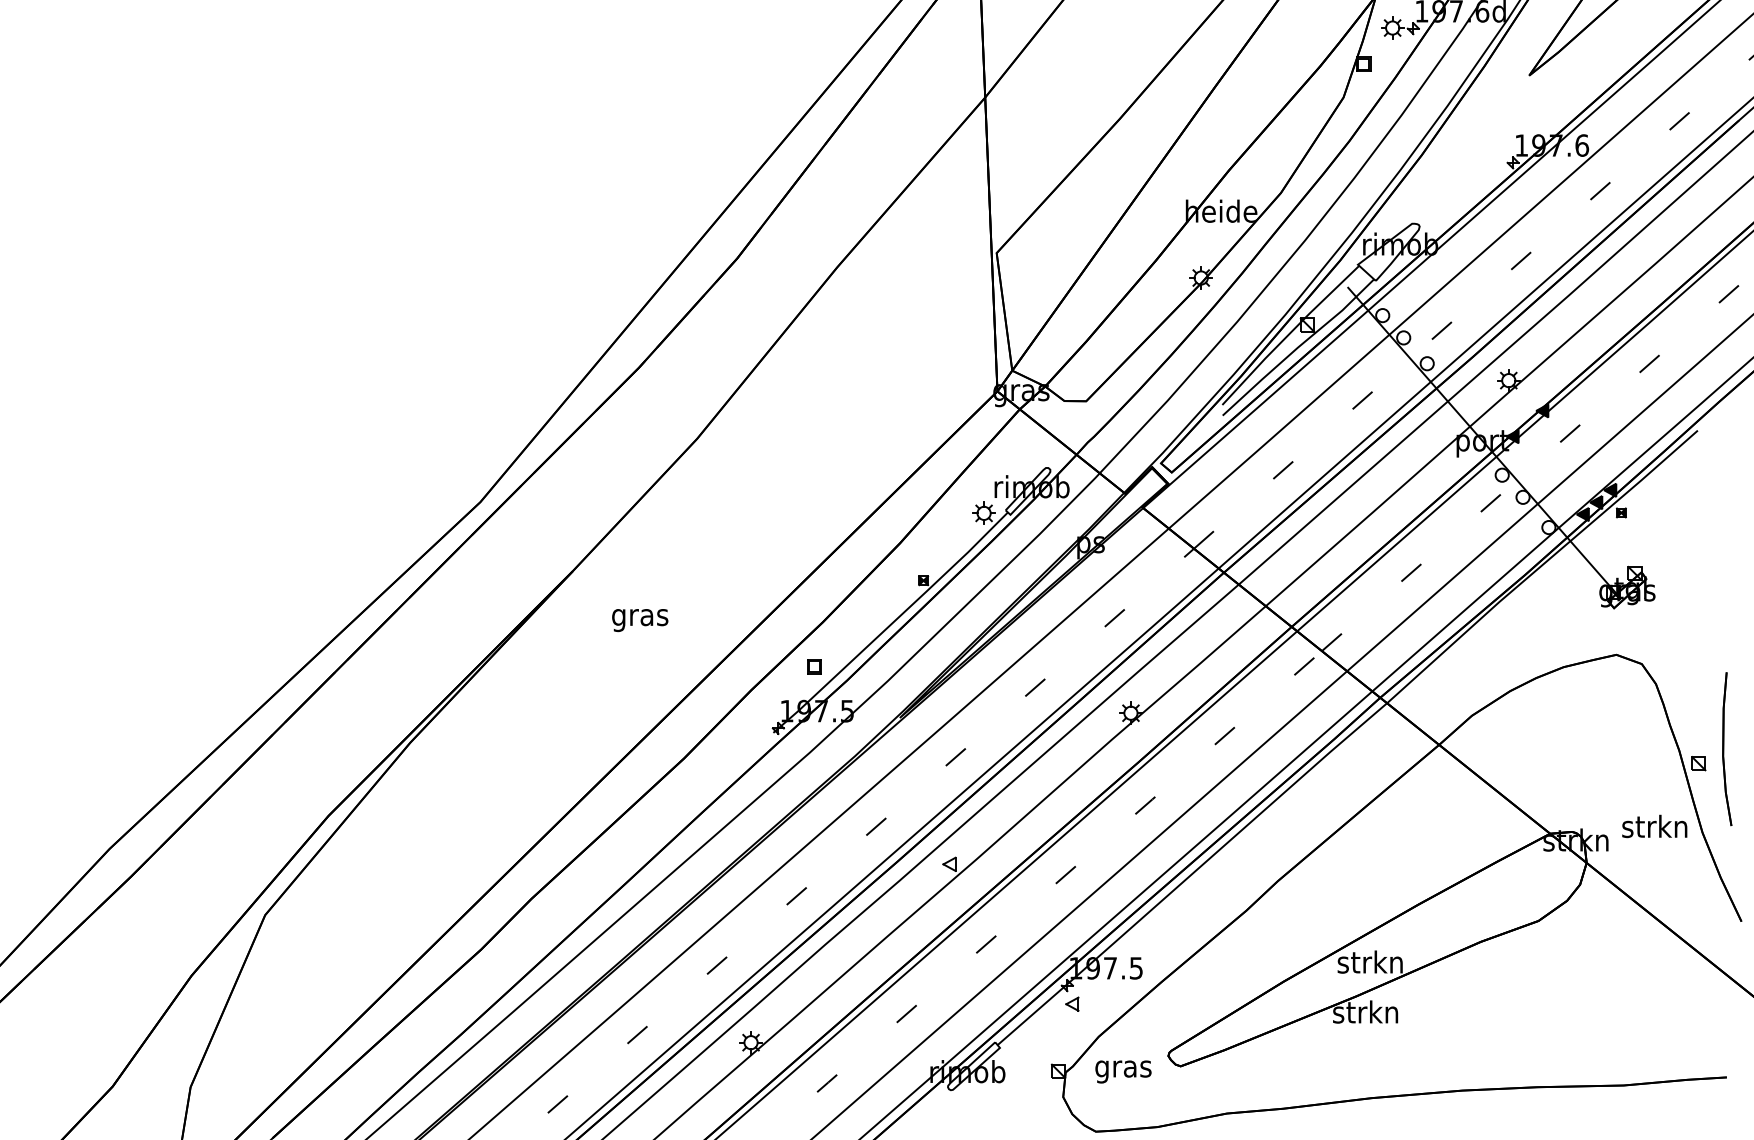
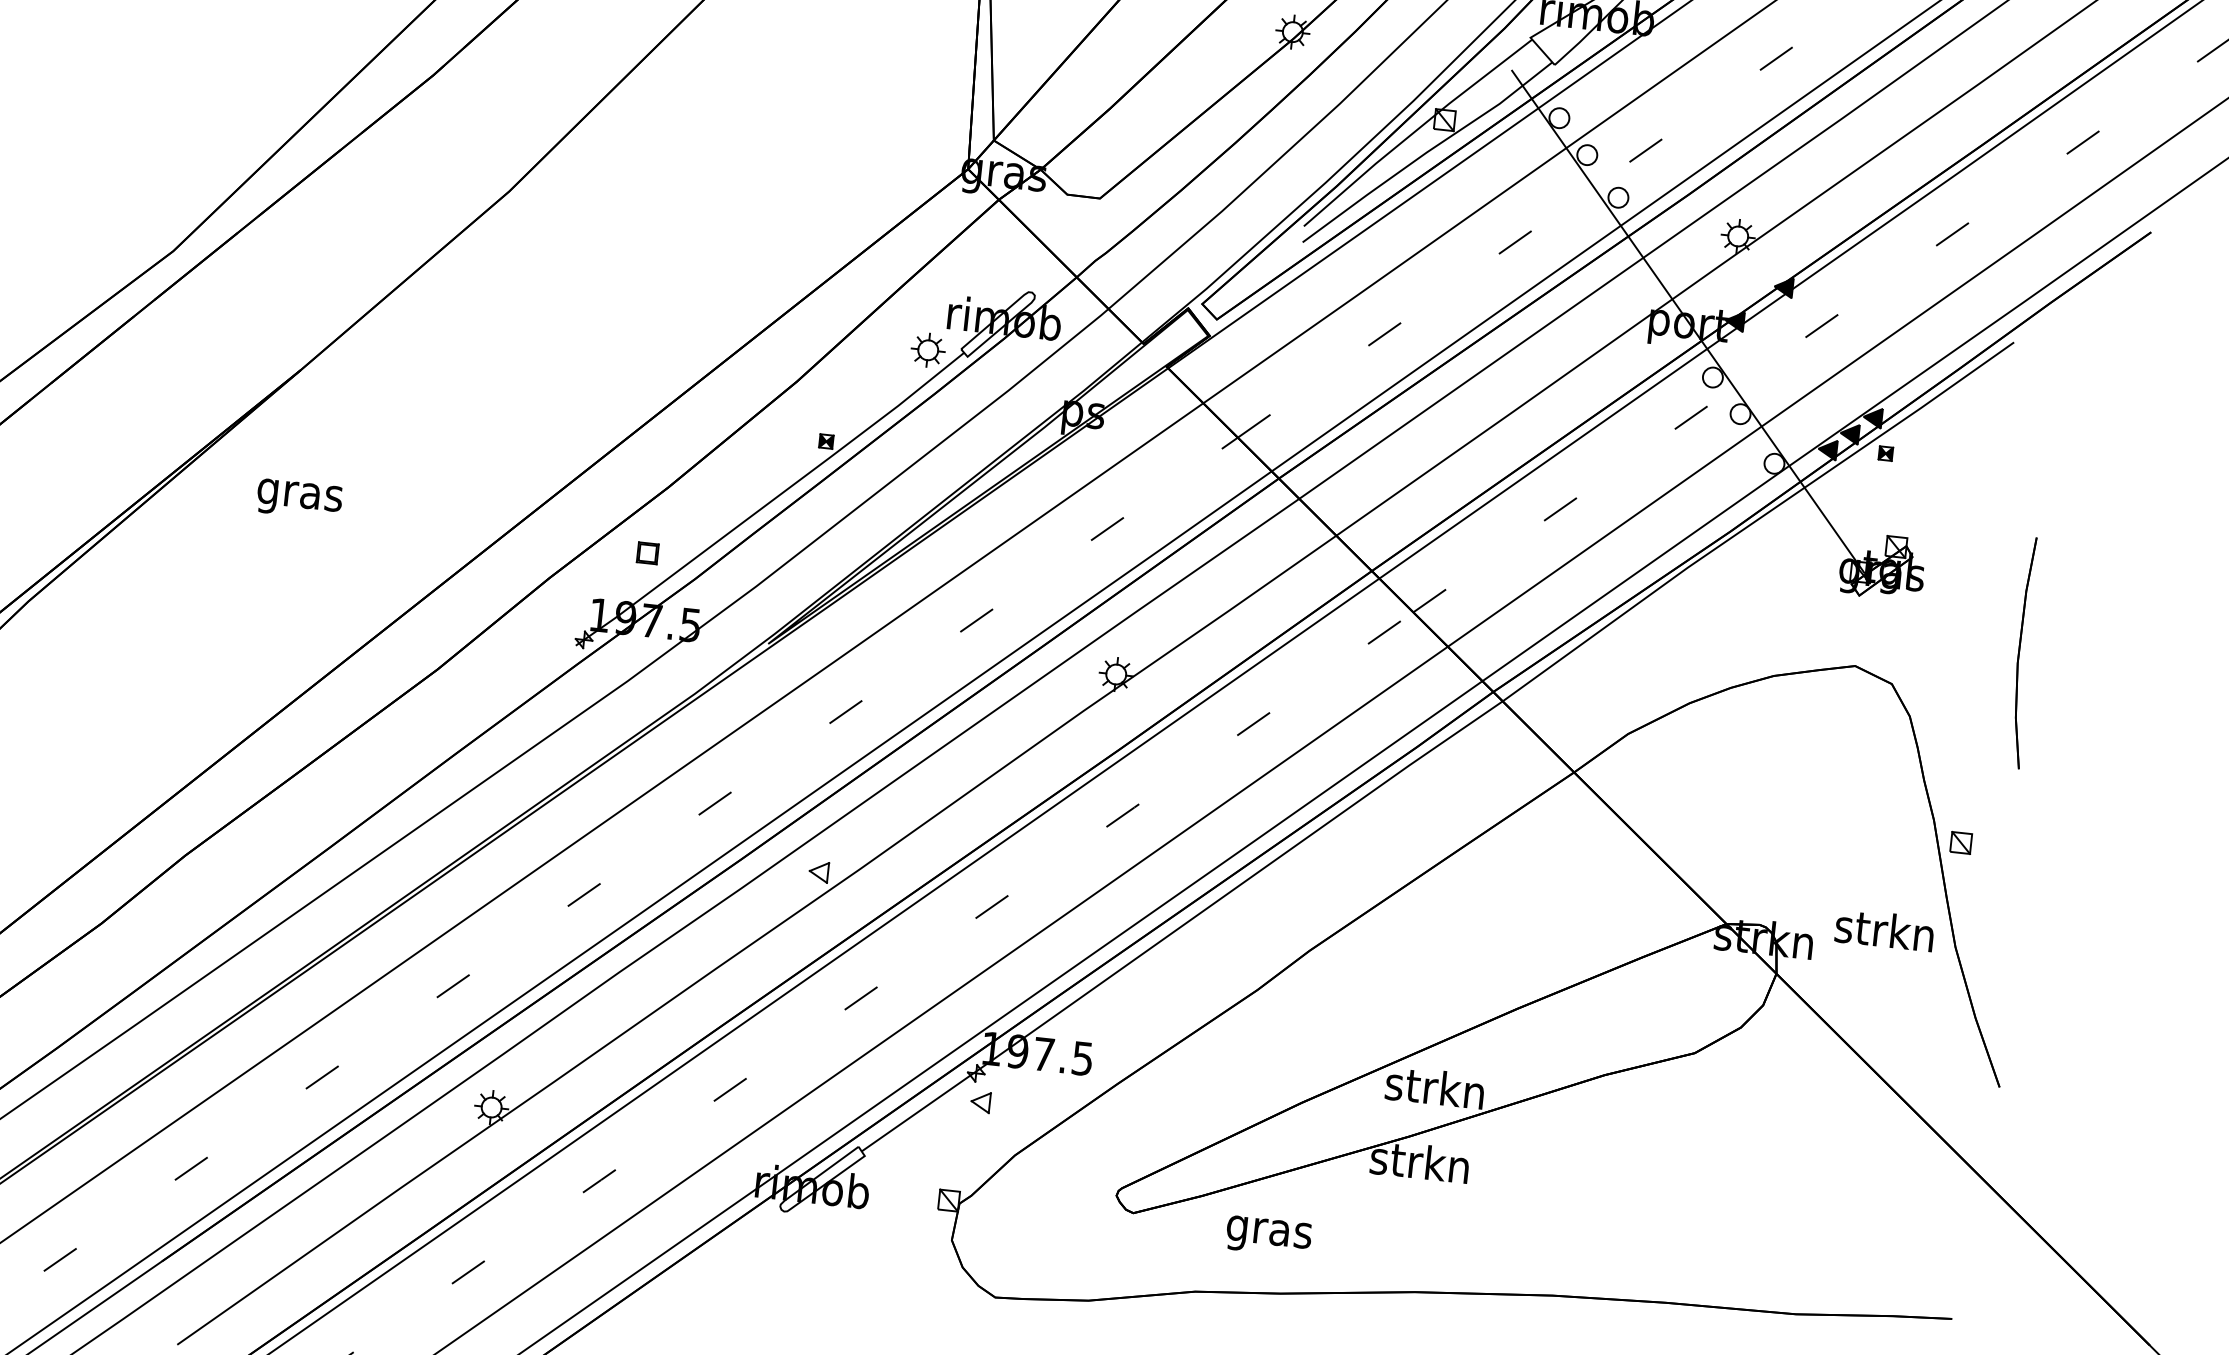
text: (640, 620) -> (299, 499), moved
part: (1727, 749) -> (2025, 653), moved
text: (1123, 1071) -> (1268, 1235), moved

